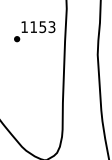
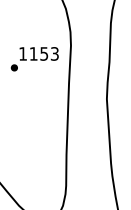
text: (34, 31) -> (34, 59), moved

